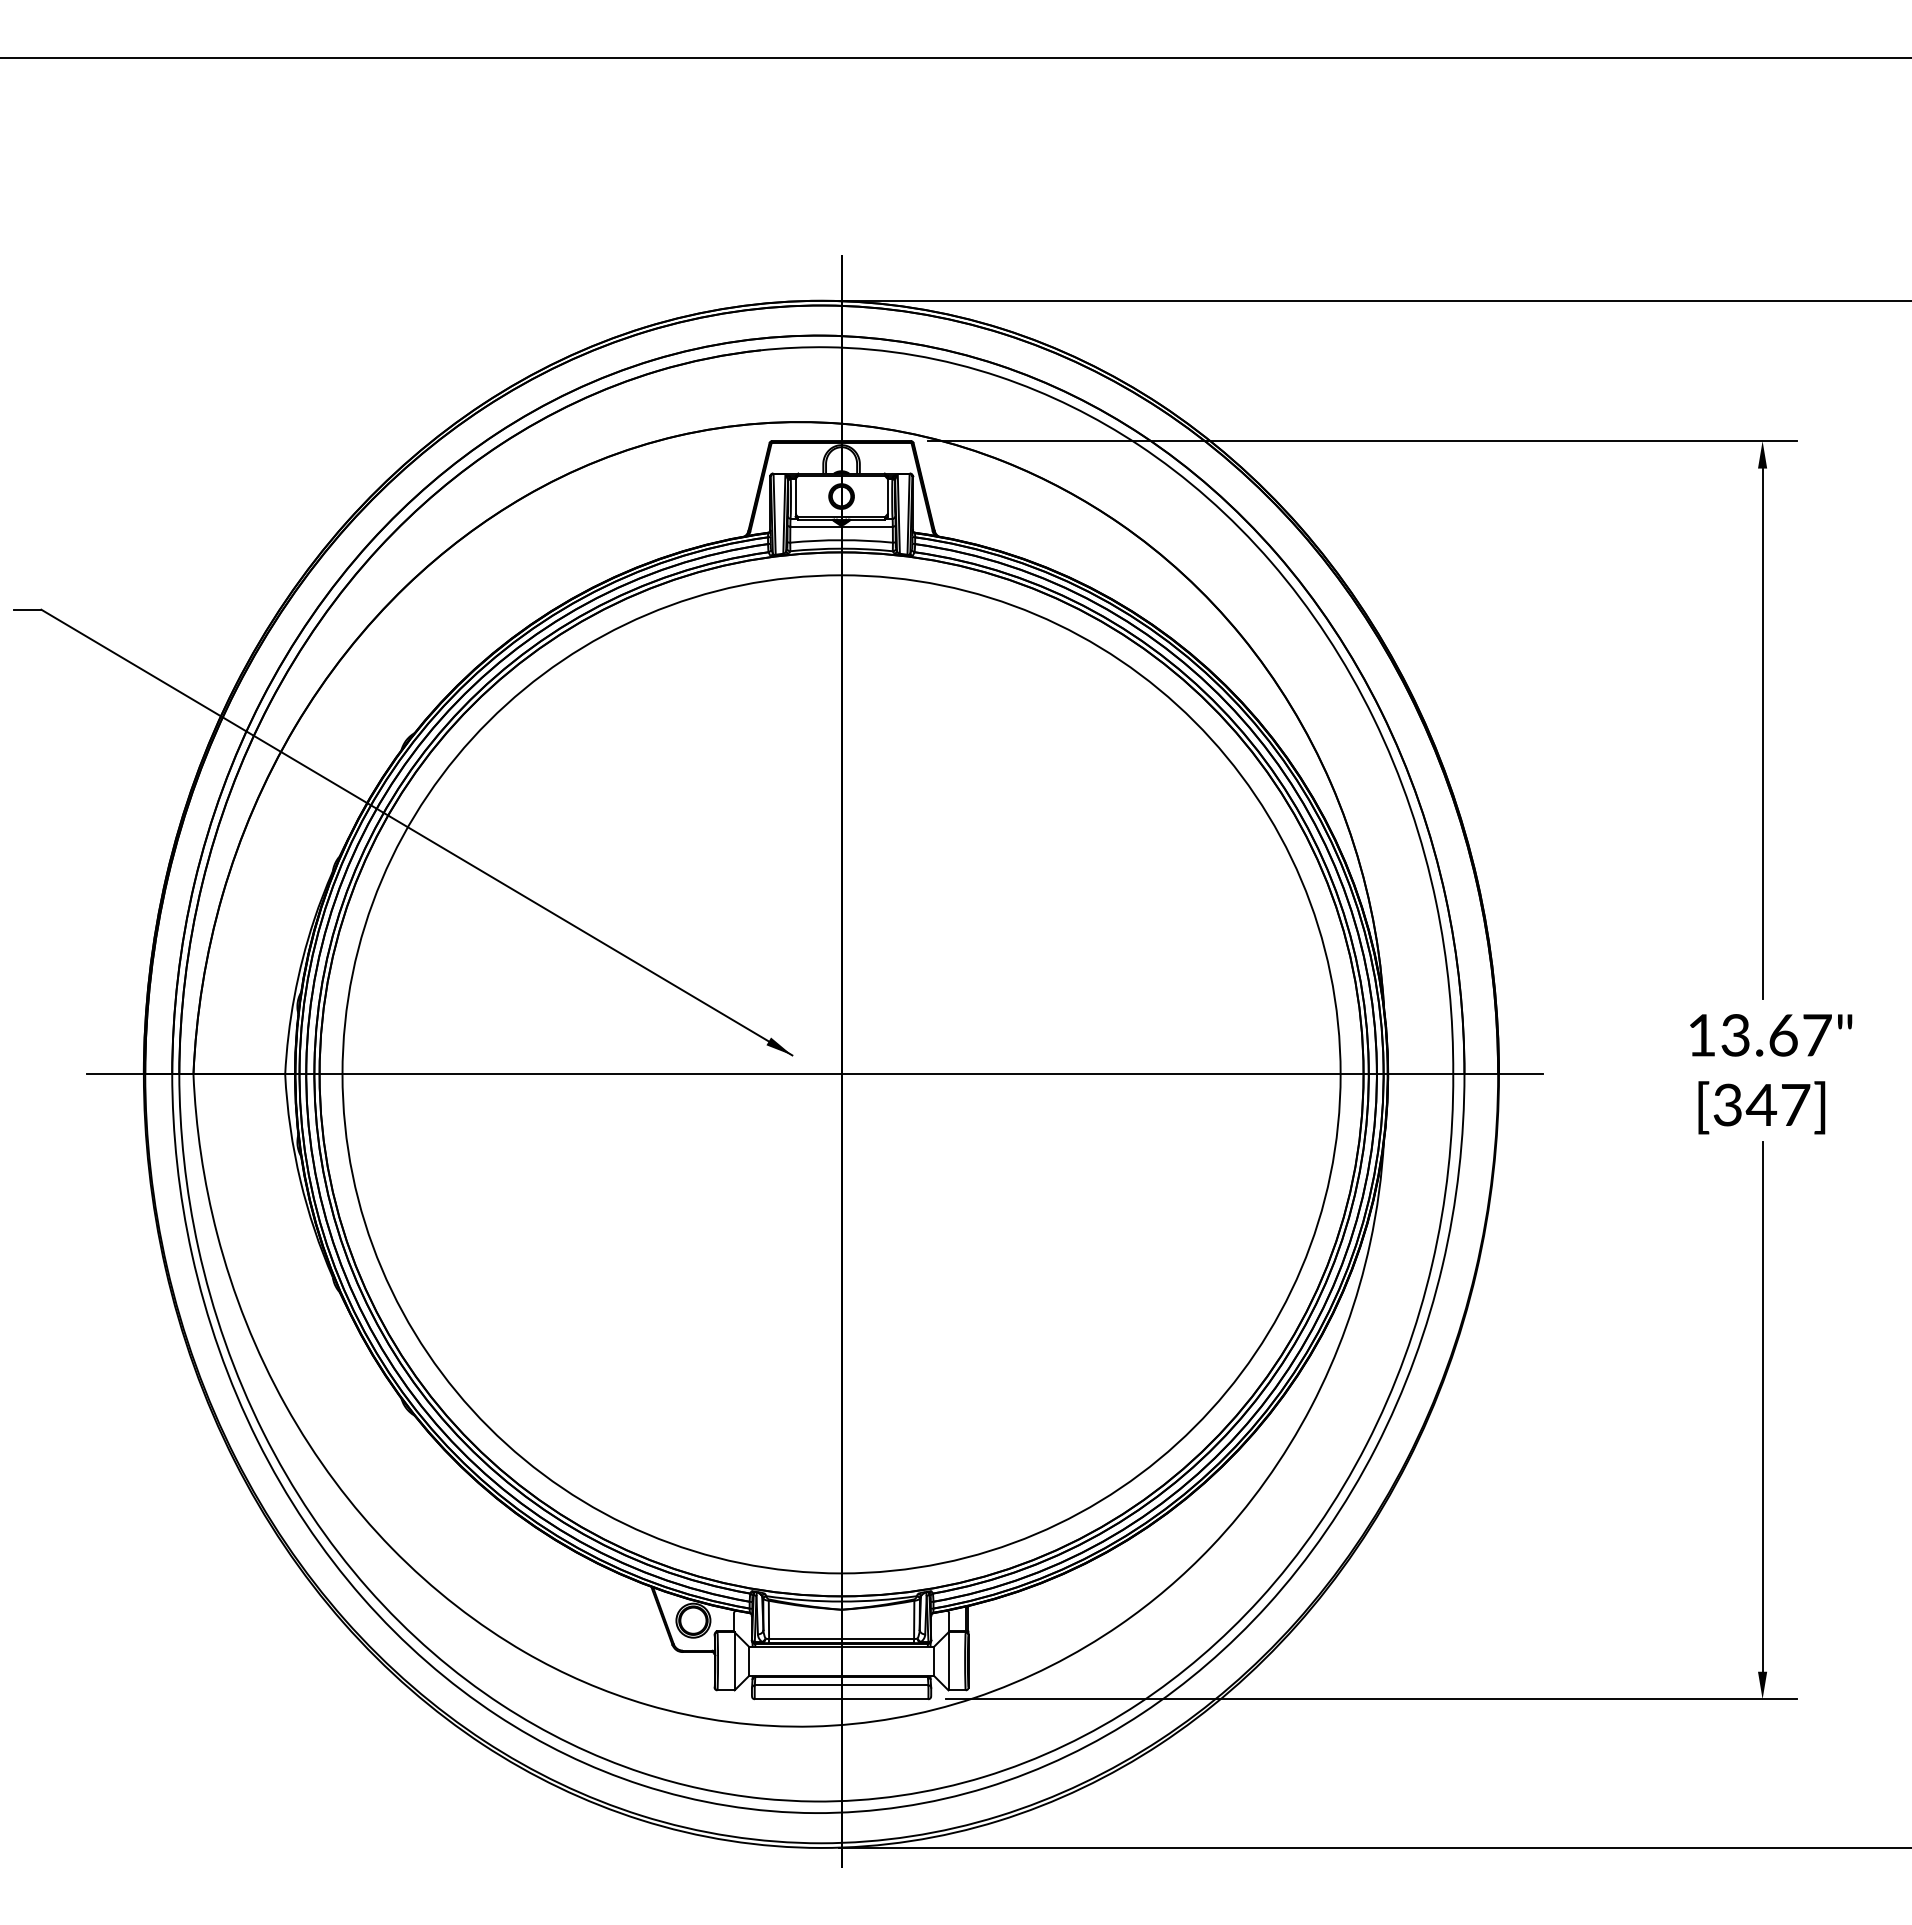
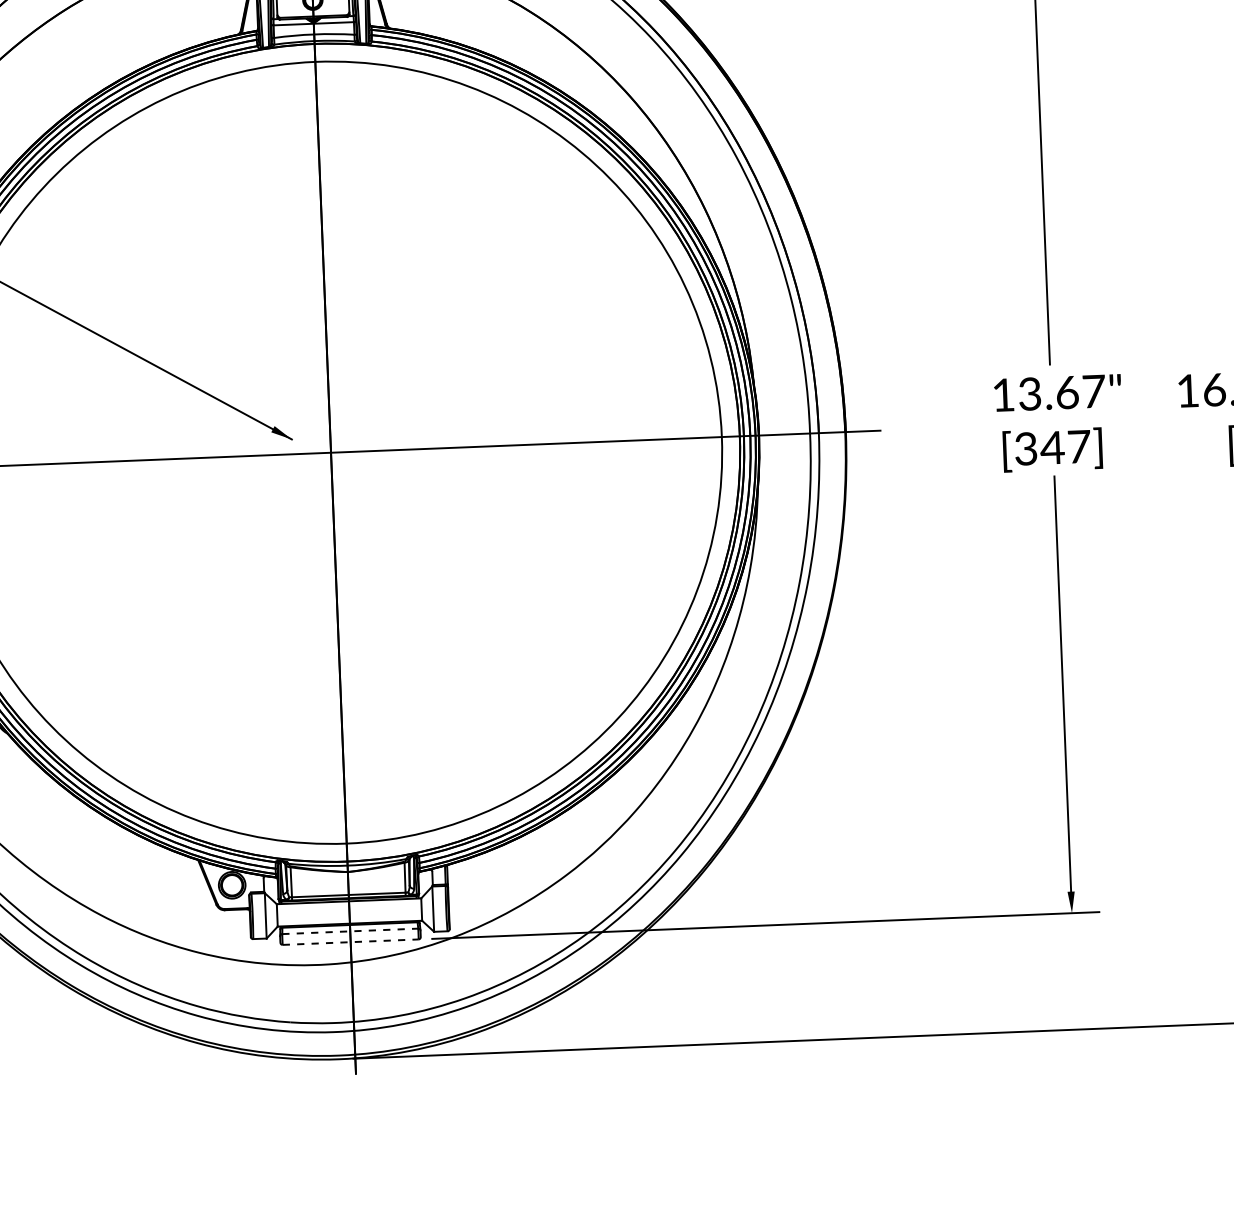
line: (841, 1685) -> (350, 931), solid -> dashed
line: (841, 1699) -> (350, 942), solid -> dashed

